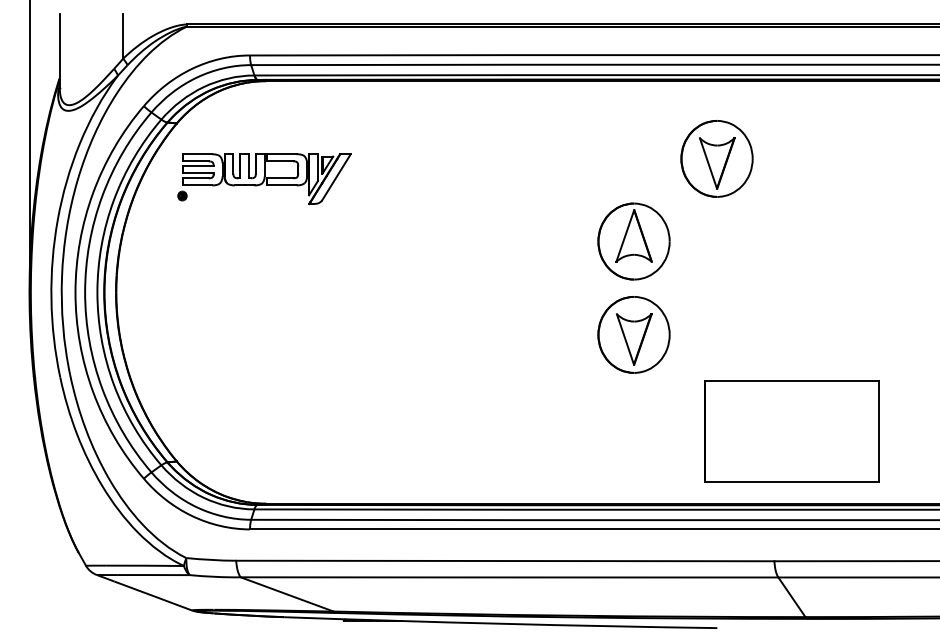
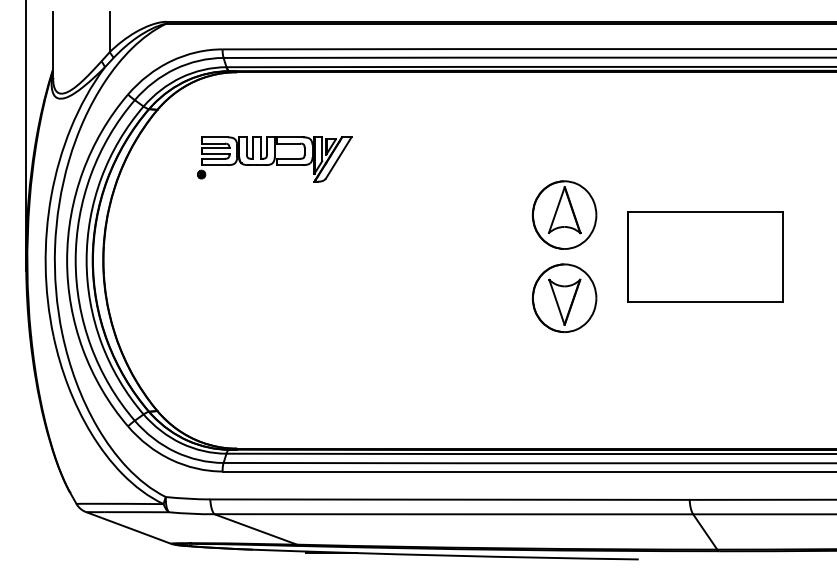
part: (716, 158) -> (638, 141), removed
part: (264, 179) -> (274, 159), moved
part: (791, 431) -> (704, 256), moved

